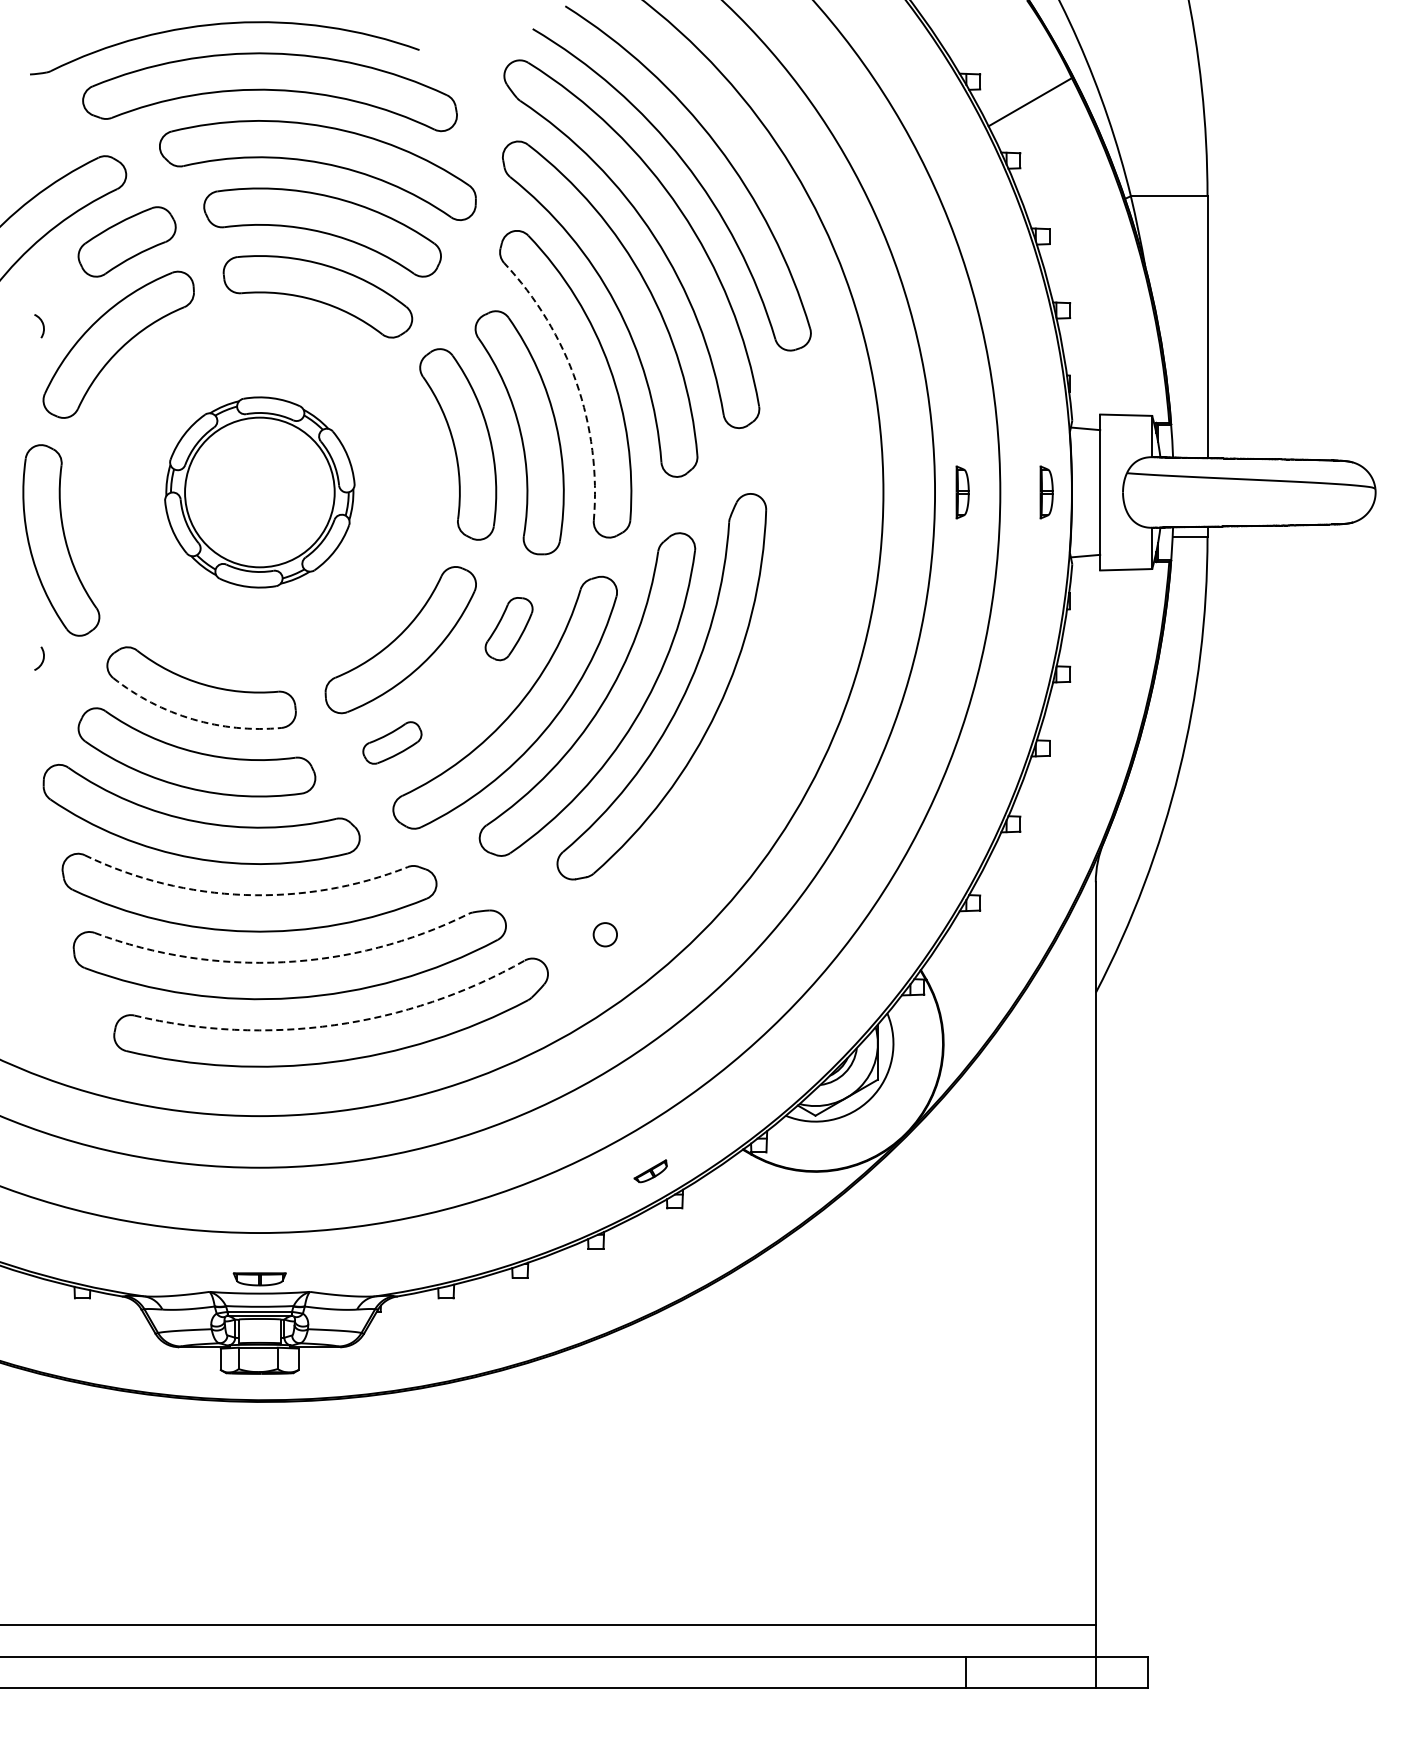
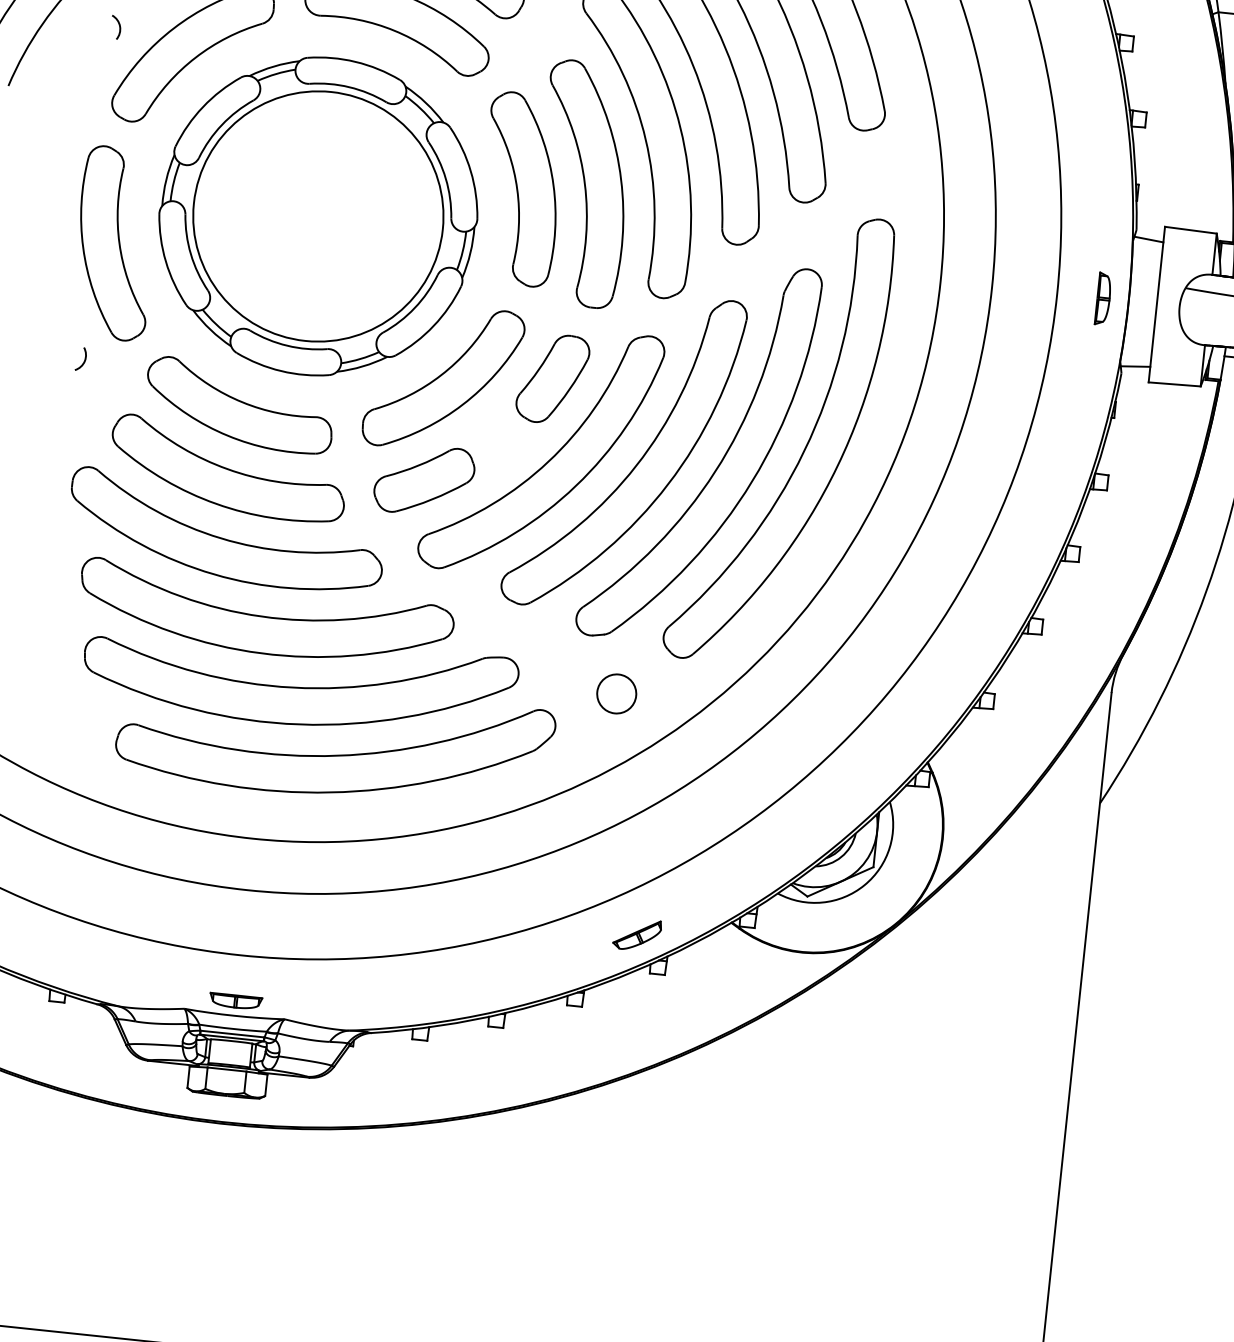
arc: (576, 382) -> (645, 139), dashed -> solid
part: (259, 492) -> (318, 216), size x1.67
part: (962, 492) -> (1019, 290), removed
part: (508, 628) -> (552, 378), size x1.43
part: (764, 674) -> (802, 450), added
arc: (192, 719) -> (227, 435), dashed -> solid
part: (392, 742) -> (424, 479), size x1.67
arc: (245, 895) -> (261, 617), dashed -> solid
circle: (604, 934) -> (615, 693), size x1.67
arc: (283, 962) -> (292, 687), dashed -> solid
arc: (334, 1025) -> (337, 756), dashed -> solid
part: (650, 1170) -> (637, 933), size x1.43

